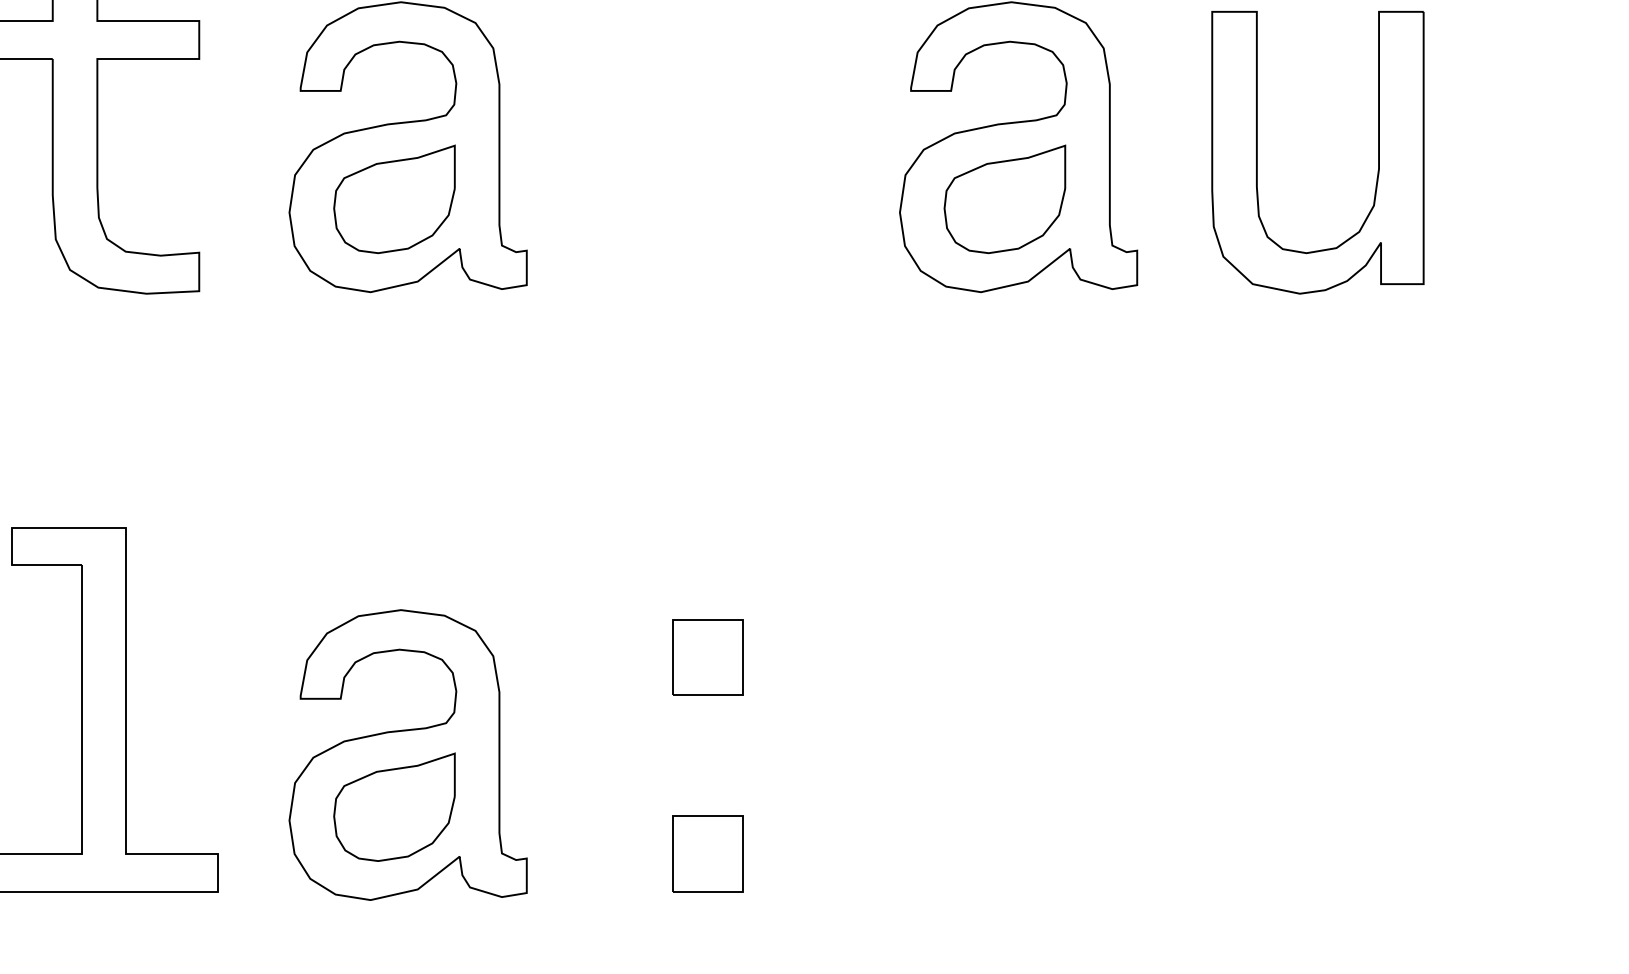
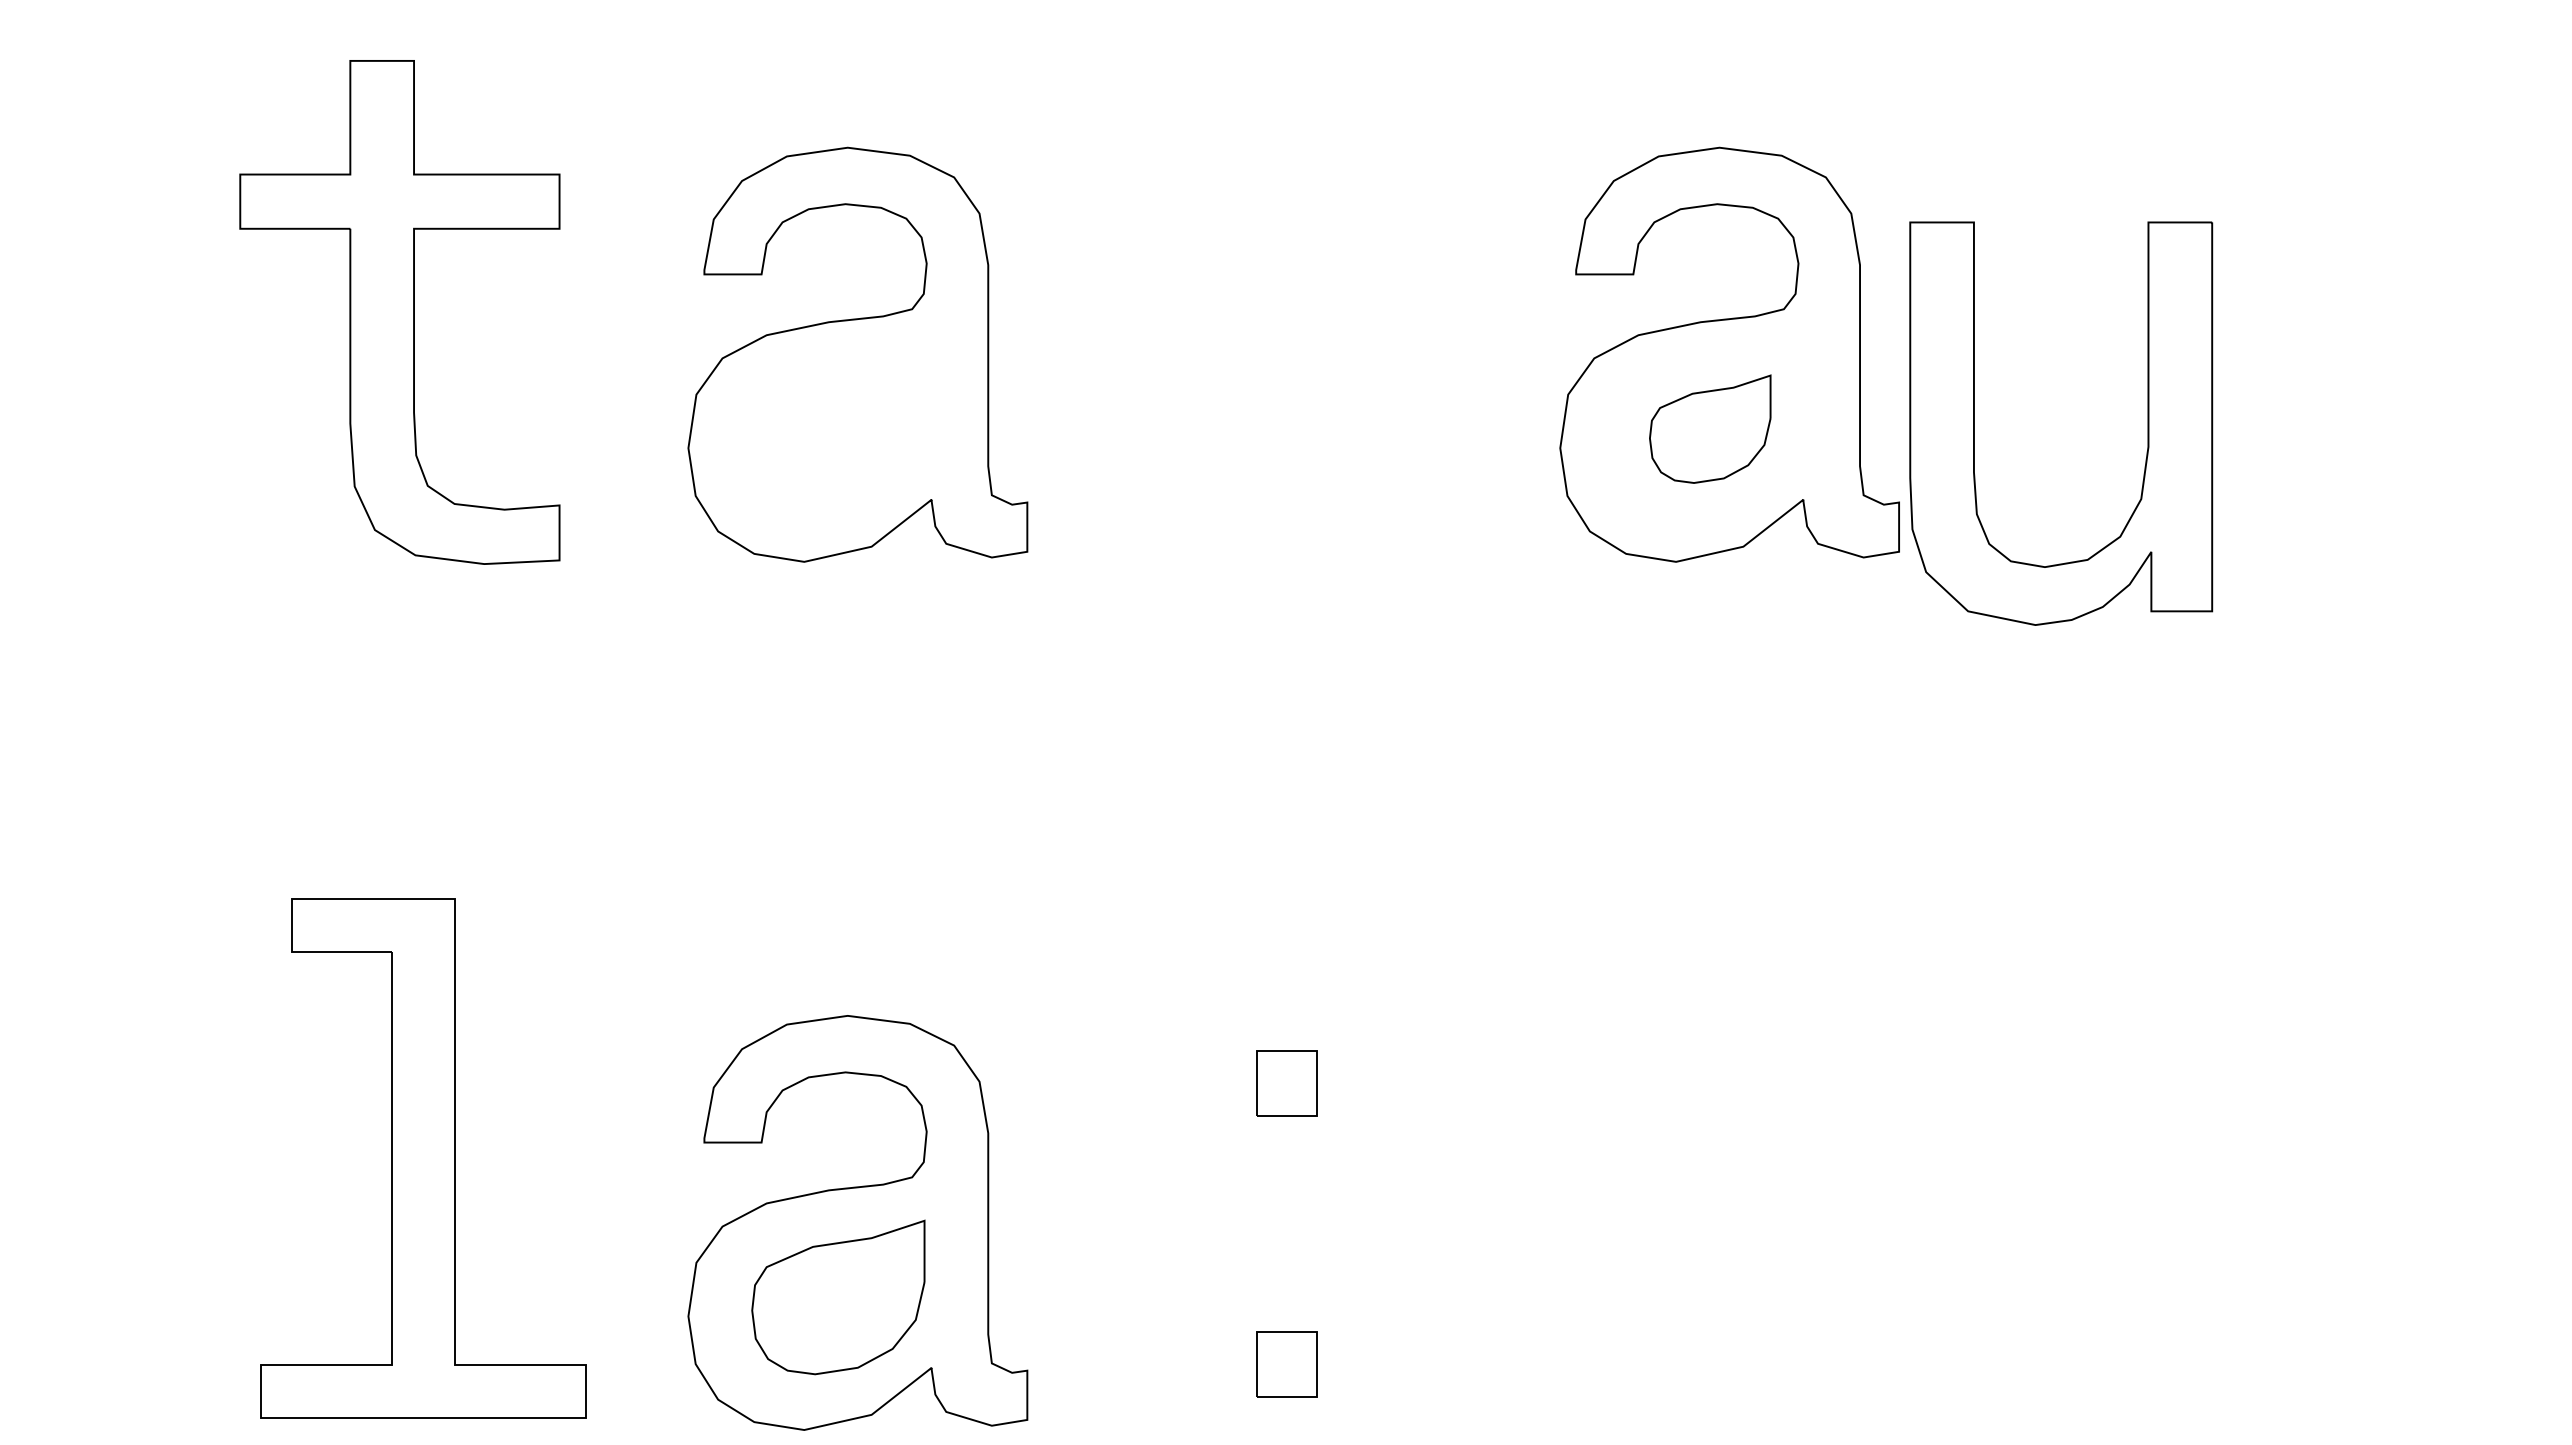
part: (1378, 152) -> (2147, 423), moved
part: (394, 198) -> (838, 428), removed
part: (1005, 198) -> (1710, 428), size x0.7
part: (708, 657) -> (1286, 1083), size x0.6
part: (708, 854) -> (1286, 1364), size x0.6

